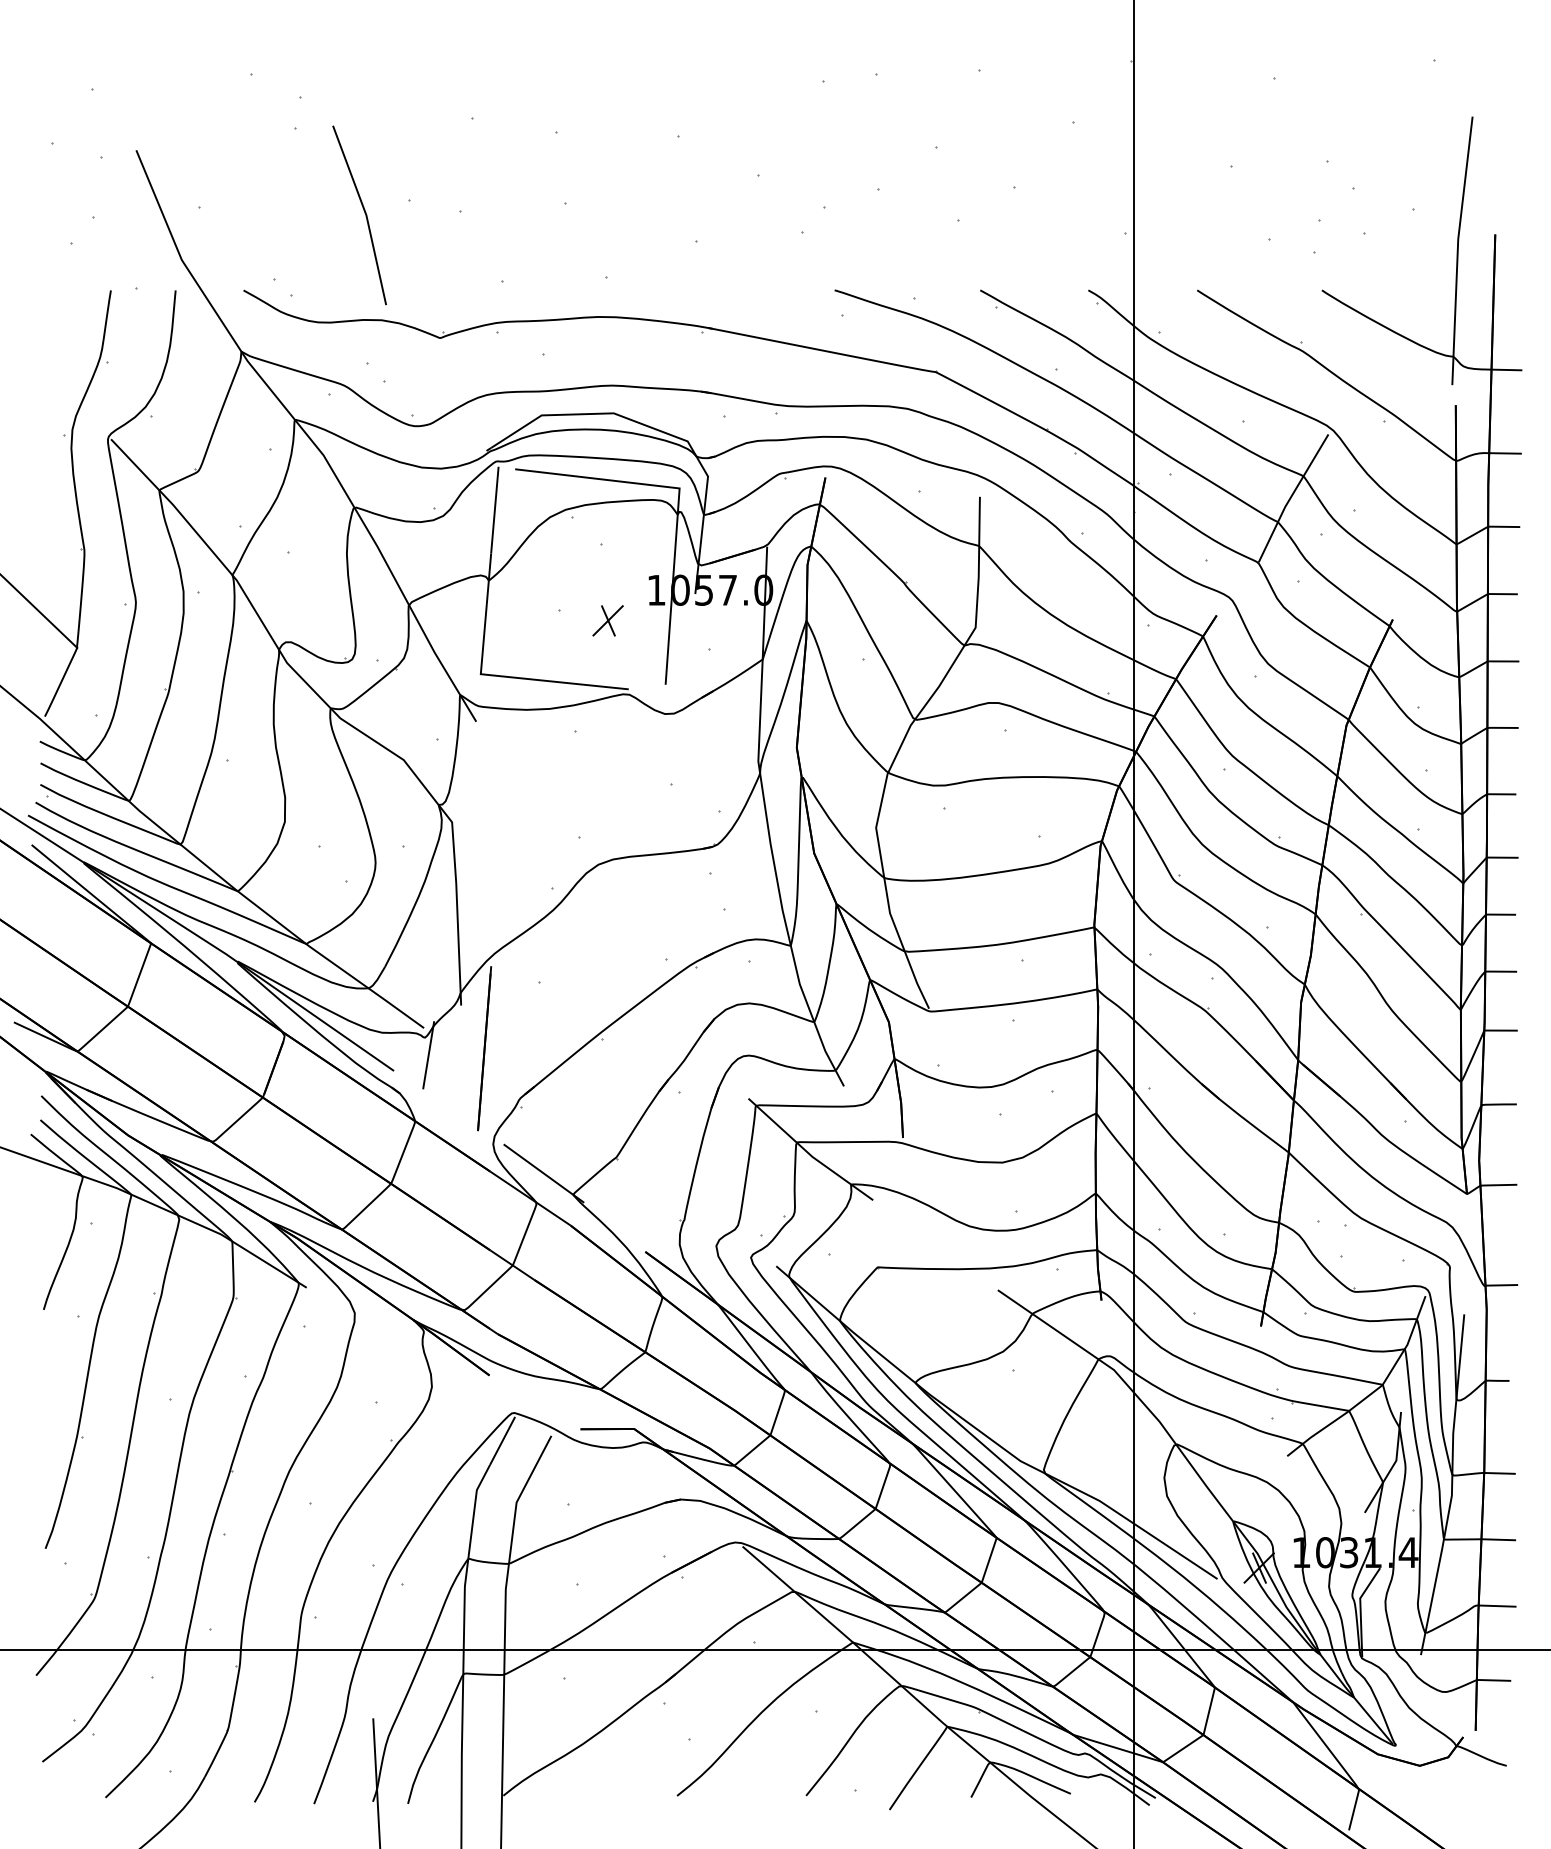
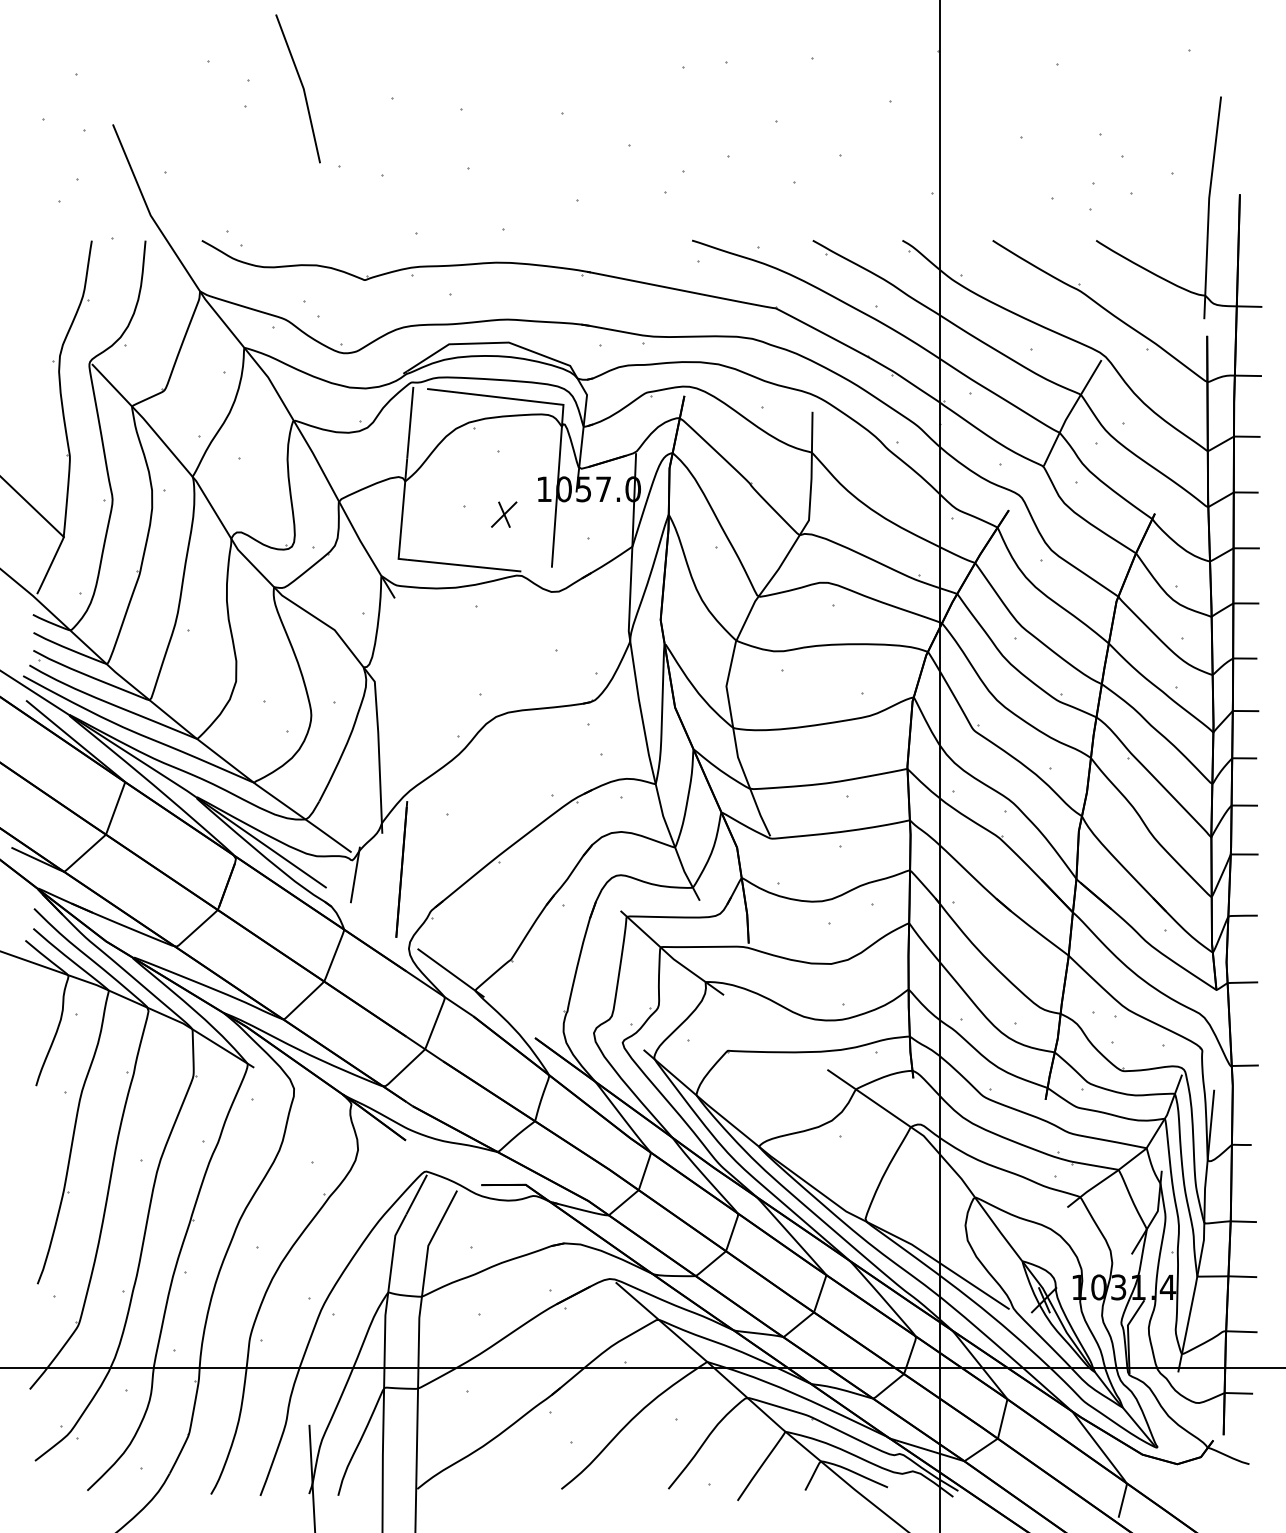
line: (364, 213) -> (302, 87), moved

